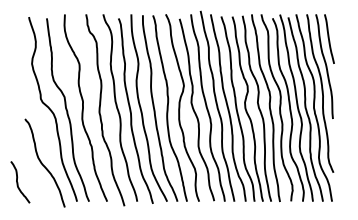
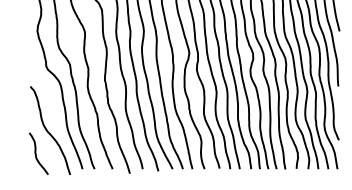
curve: (18, 182) -> (36, 153), moved

